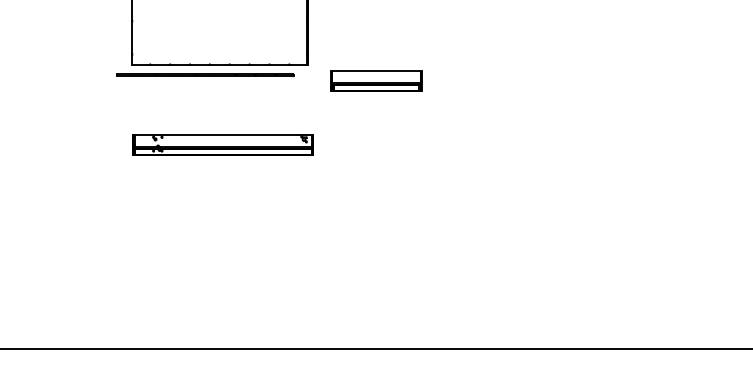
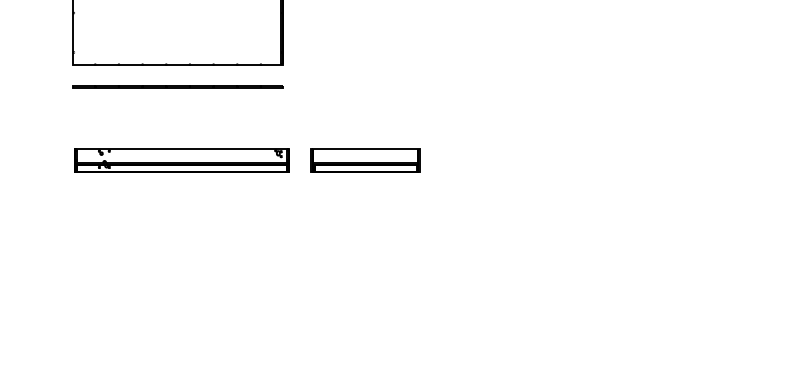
line: (205, 74) -> (177, 85), moved
part: (376, 80) -> (365, 159), moved

